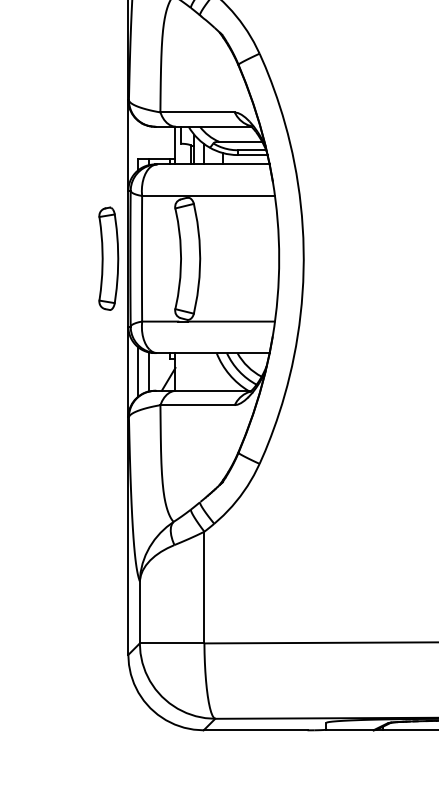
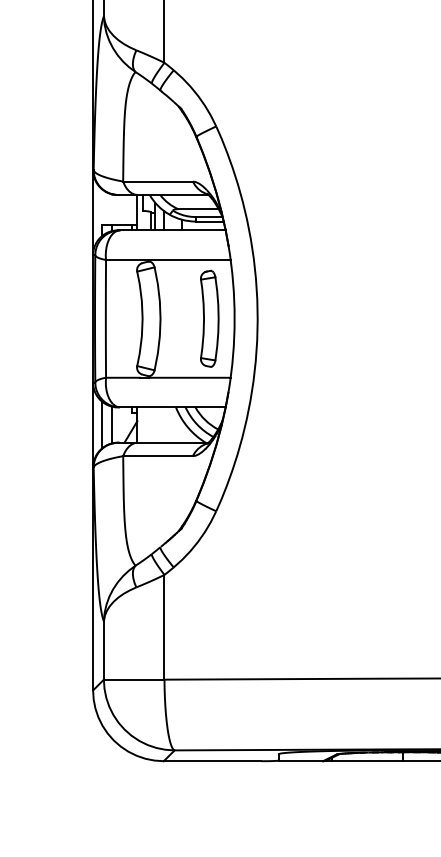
part: (108, 258) -> (209, 318), moved

